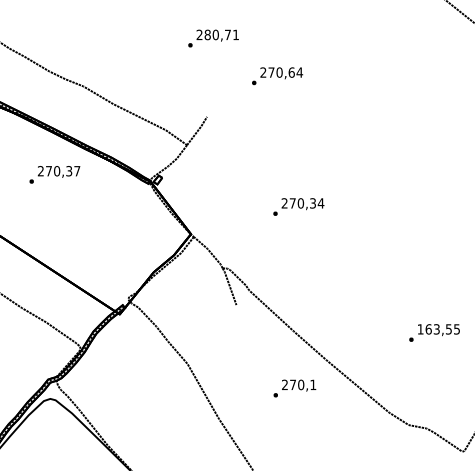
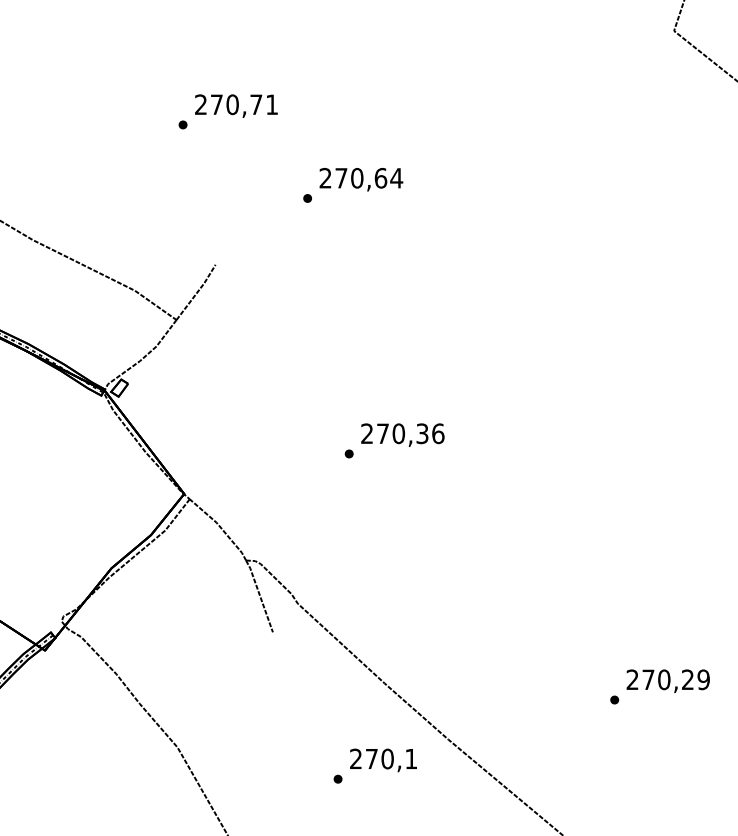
text: (207, 34) -> (216, 103), 280,71 -> 270,71
text: (320, 203) -> (437, 433), 270,34 -> 270,36
text: (438, 329) -> (667, 680), 163,55 -> 270,29
text: (294, 388) -> (374, 765), moved

